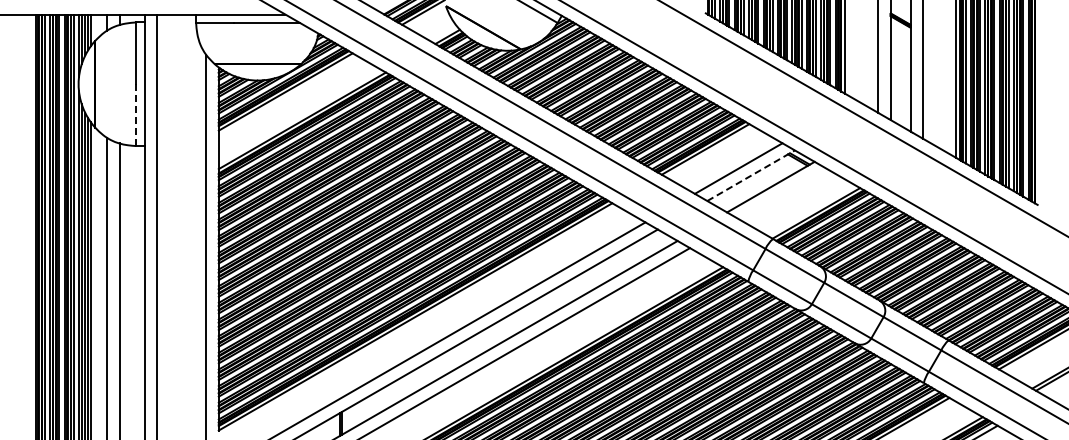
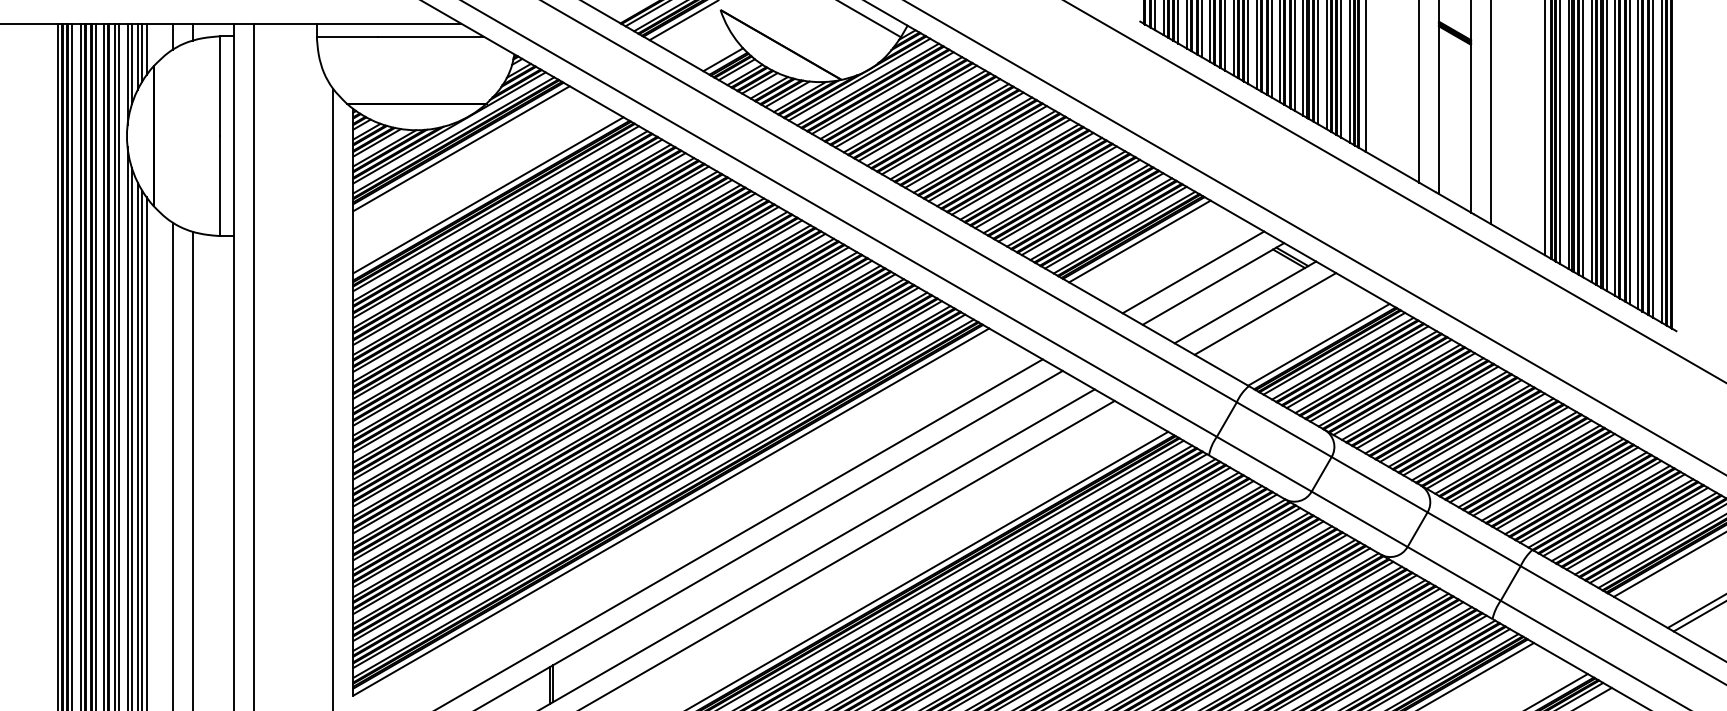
line: (136, 115) -> (220, 186), dashed -> solid
line: (751, 175) -> (1214, 283), dashed -> solid
line: (783, 194) -> (1265, 314), added

